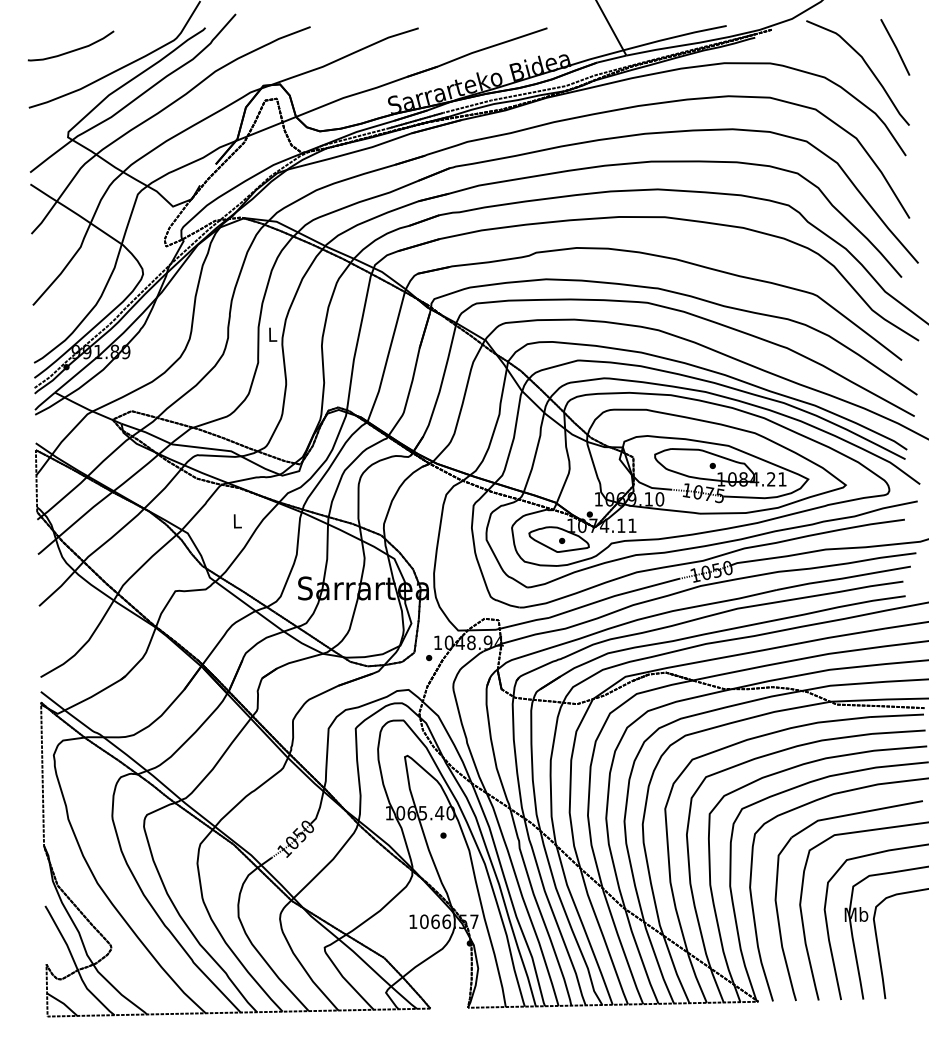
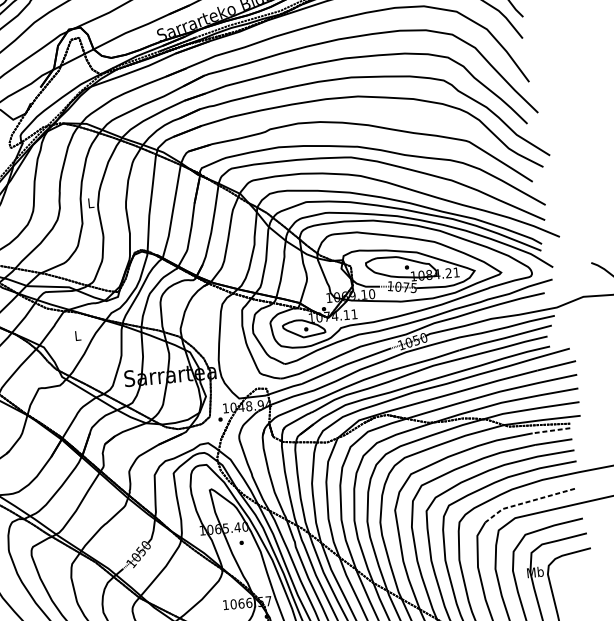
line: (896, 715) -> (551, 430), solid -> dashed
line: (854, 813) -> (527, 501), solid -> dashed

